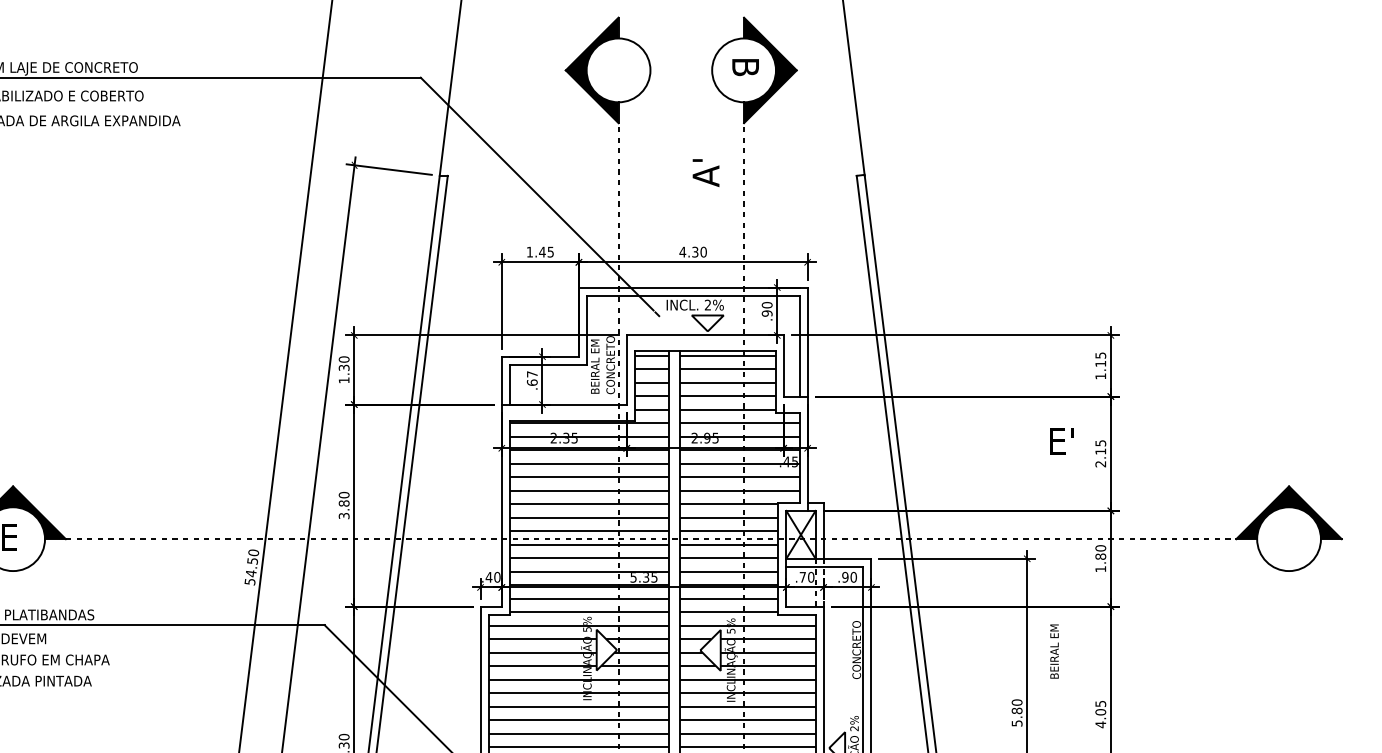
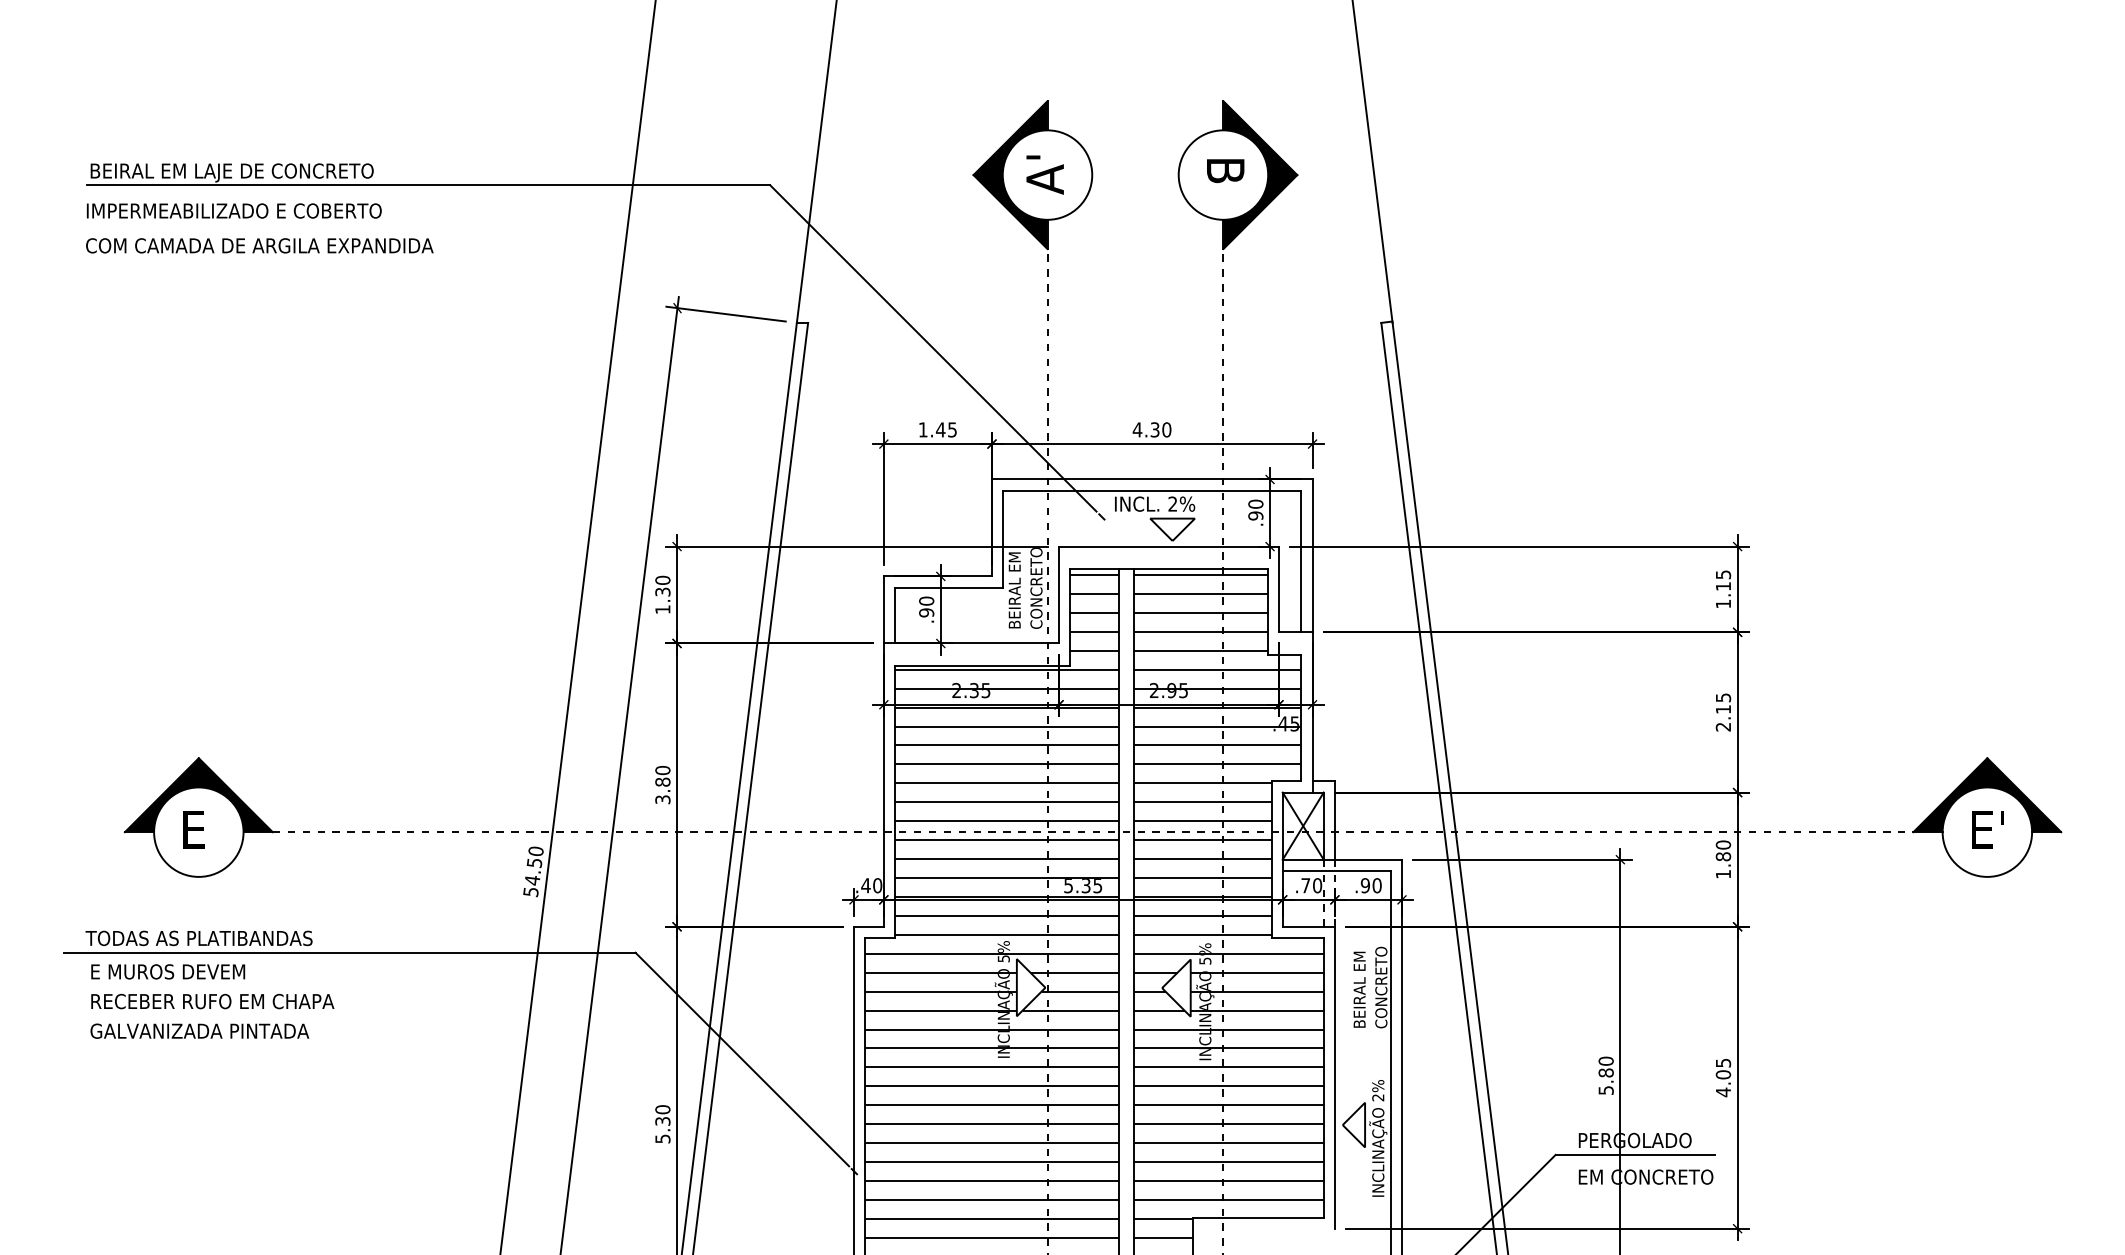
text: (705, 172) -> (1044, 174), moved
text: (532, 378) -> (926, 606), .67 -> .90
text: (1061, 440) -> (1987, 829), moved
text: (1054, 651) -> (1359, 989), moved

